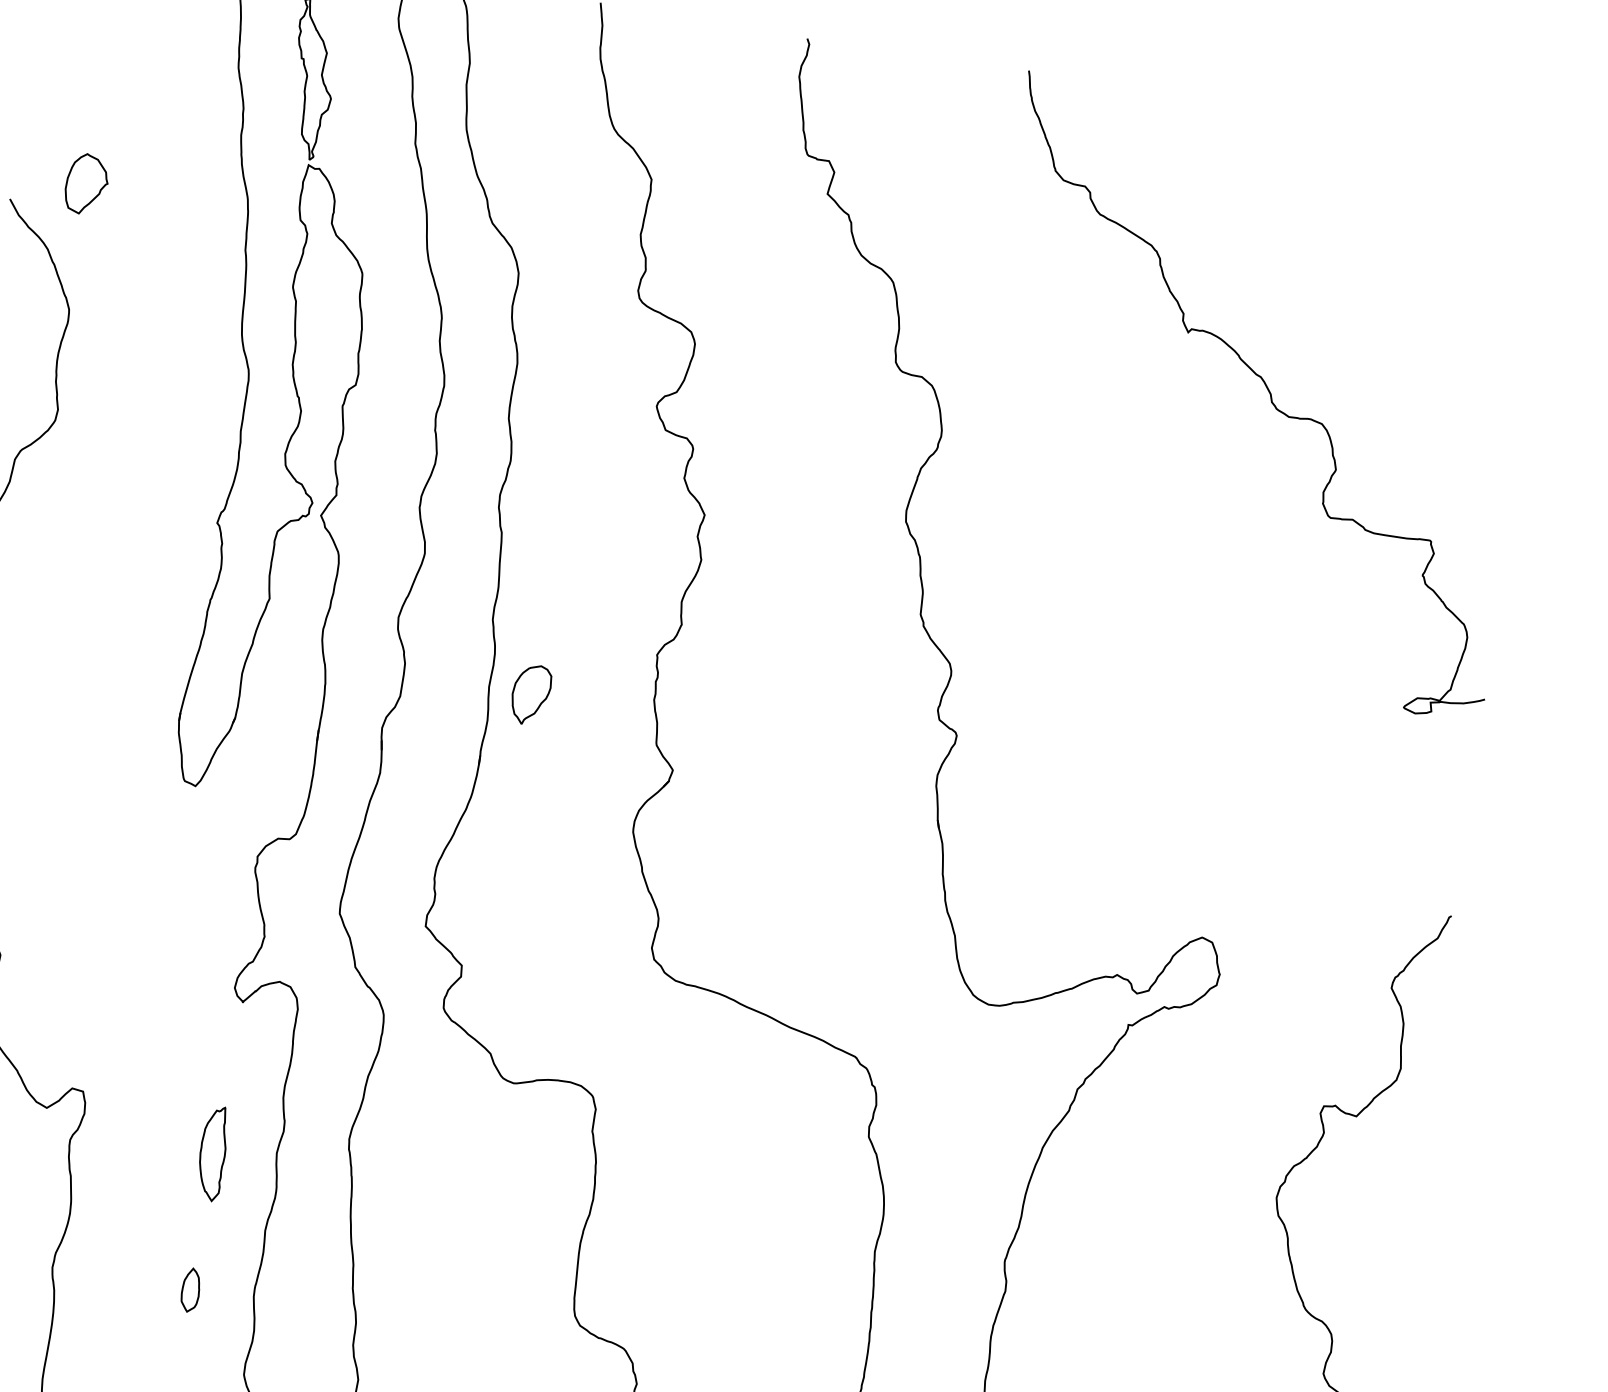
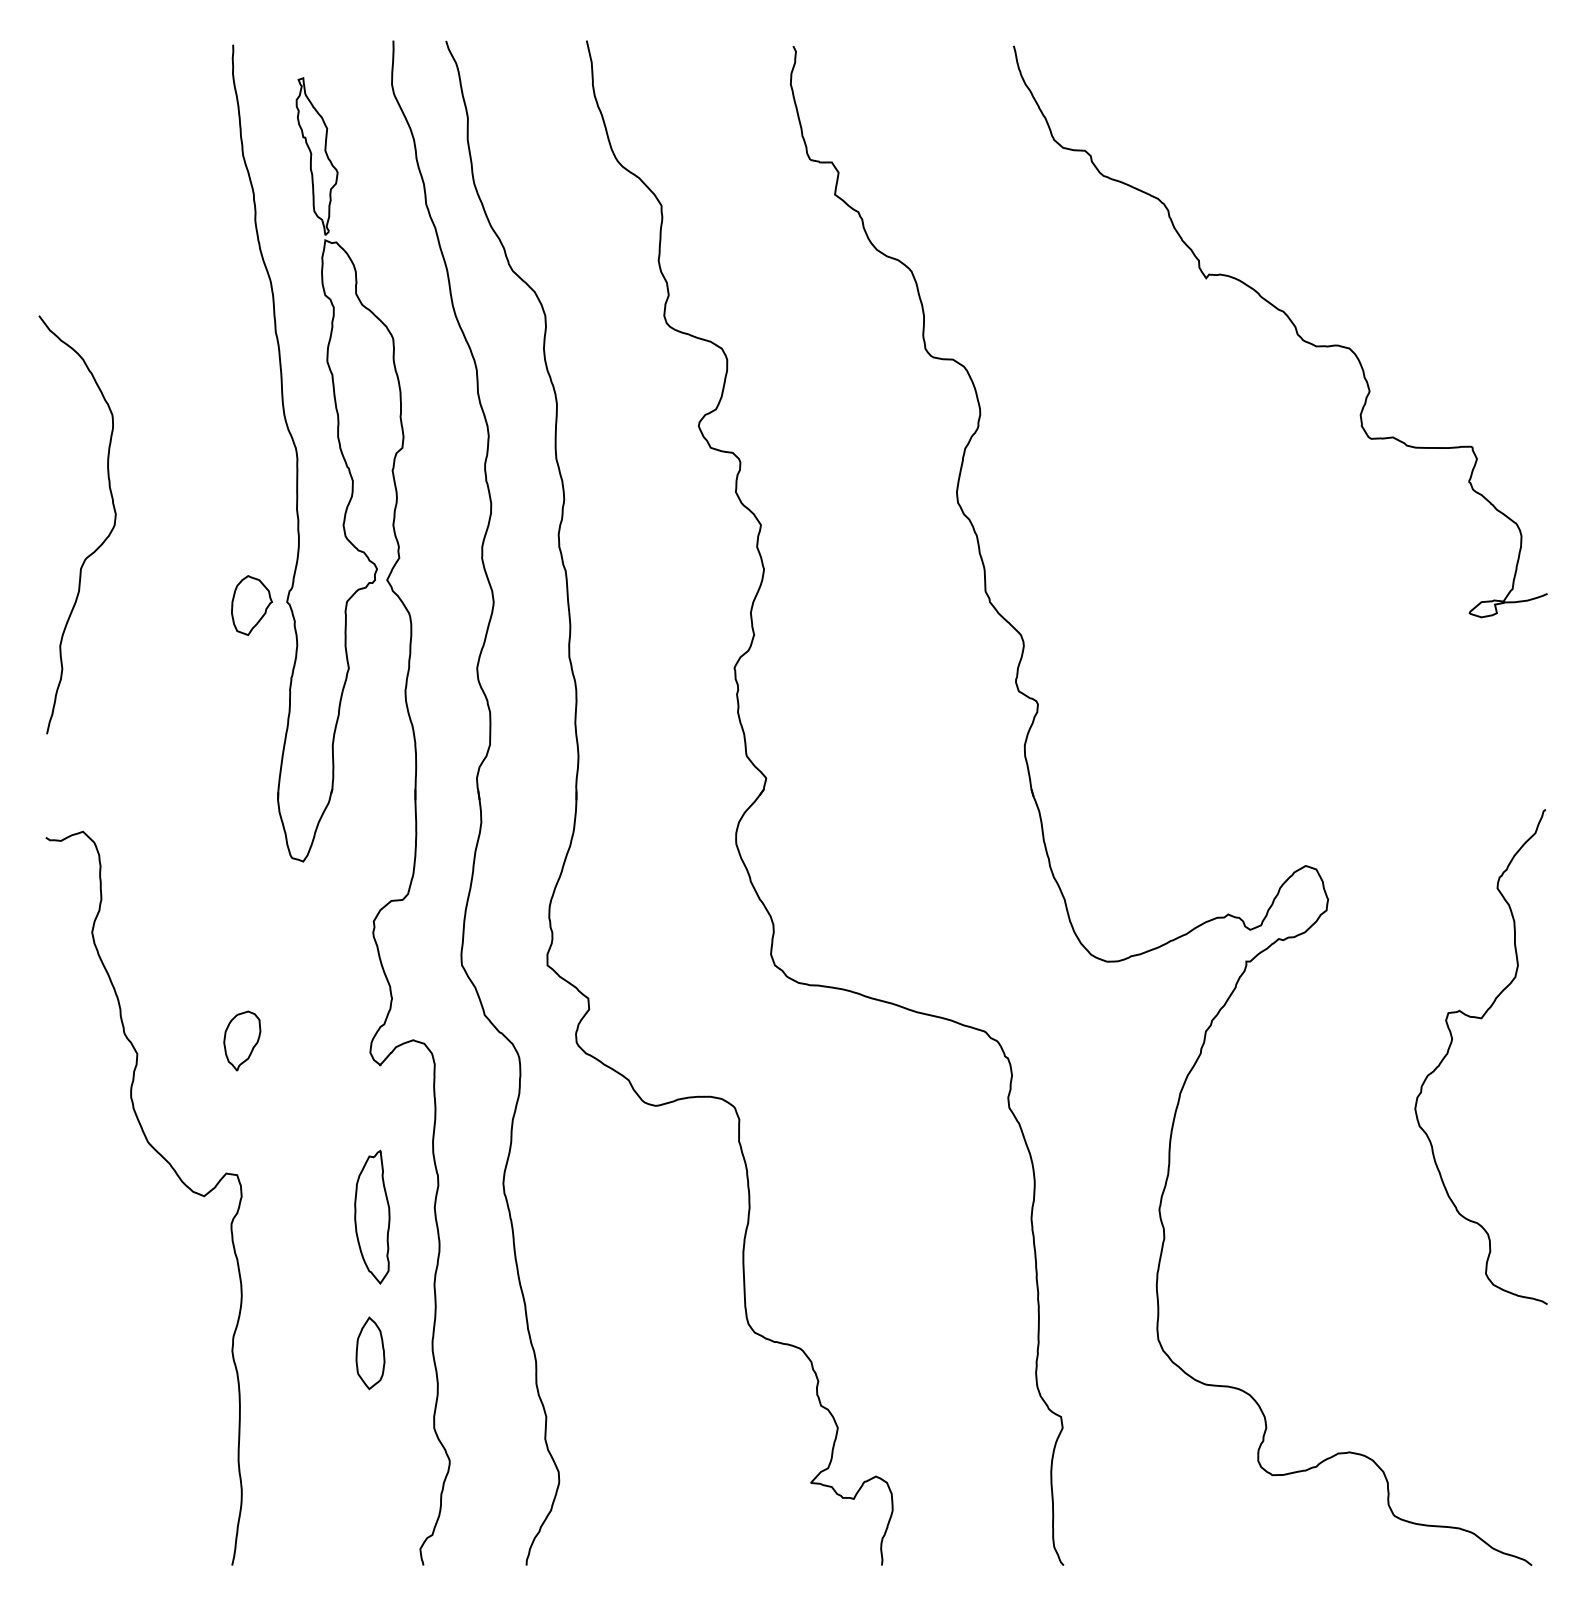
part: (86, 184) -> (251, 605), moved
part: (531, 694) -> (242, 1040), moved
part: (212, 1152) -> (372, 1216), size x1.43
part: (190, 1290) -> (370, 1353), size x1.67

